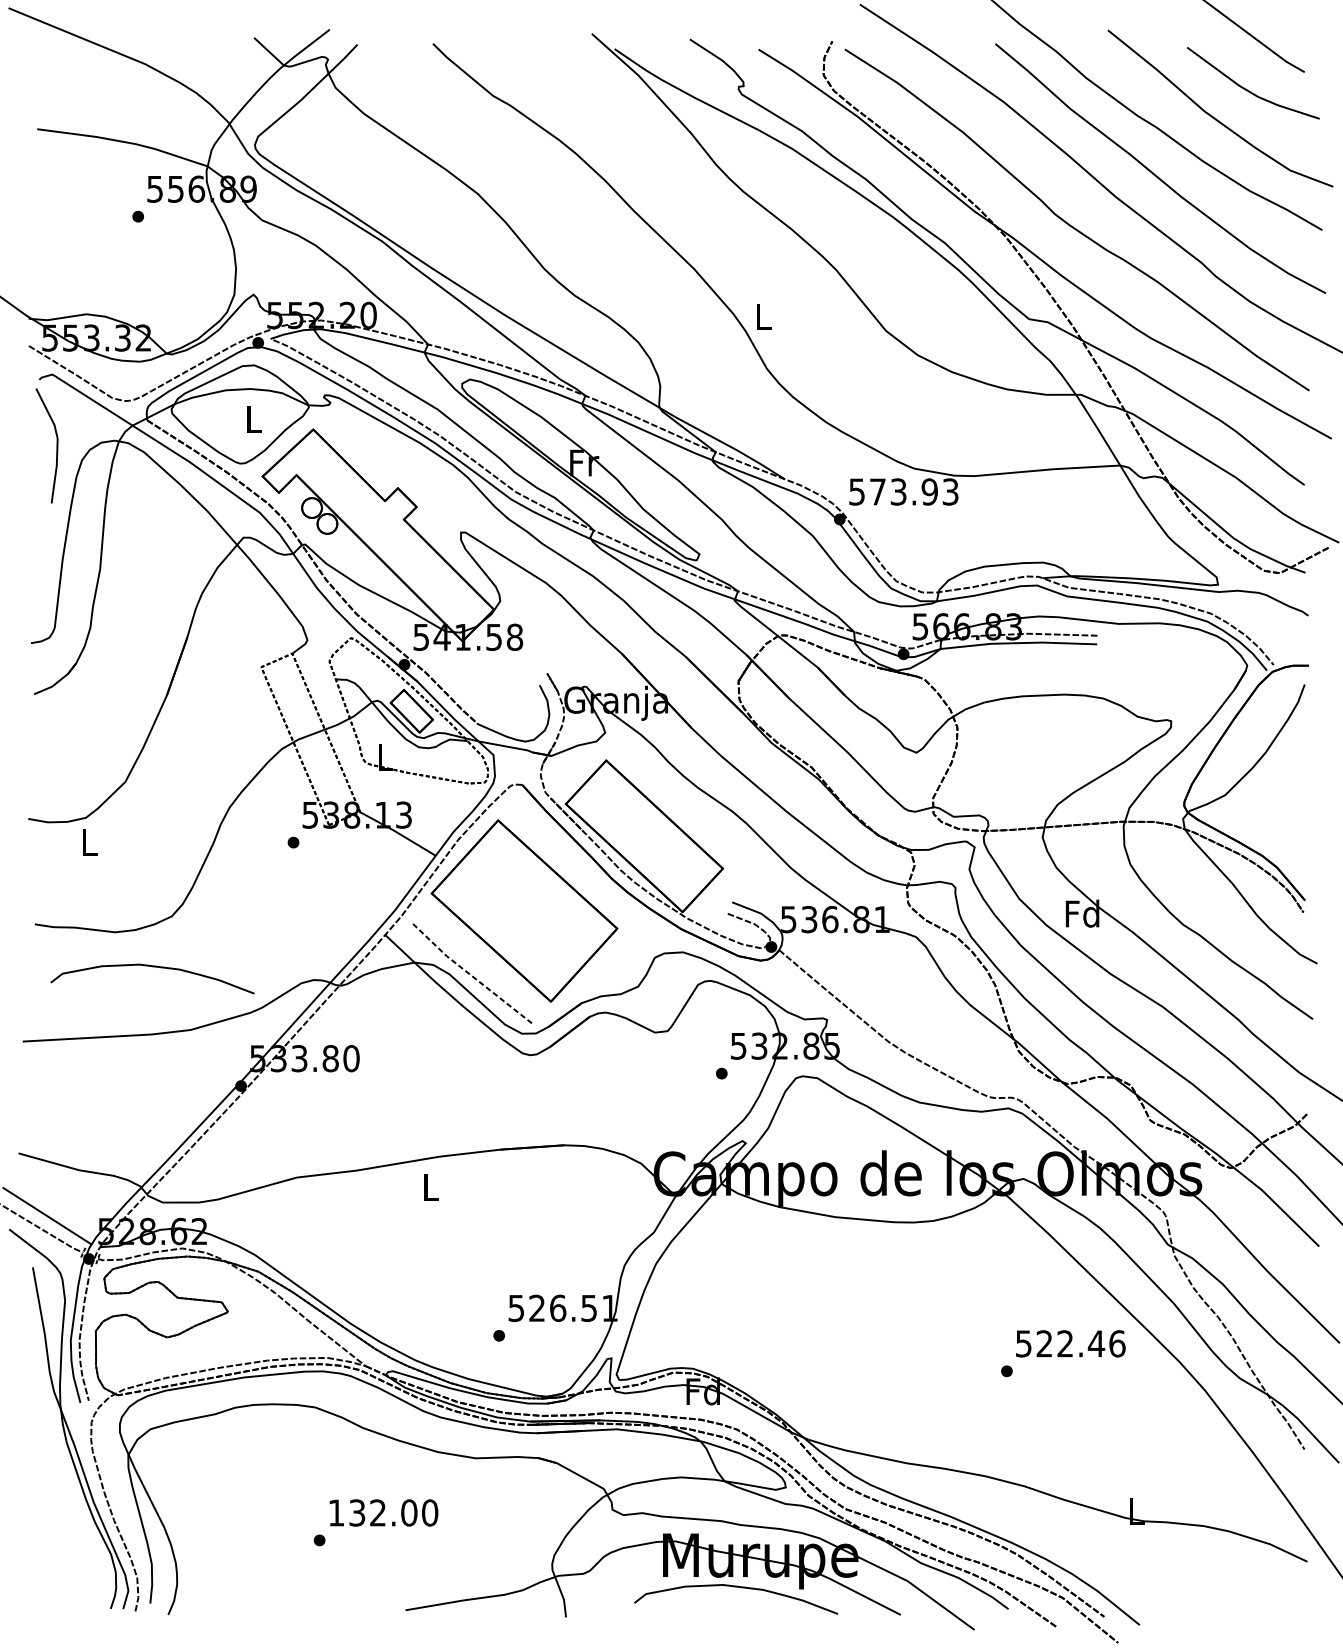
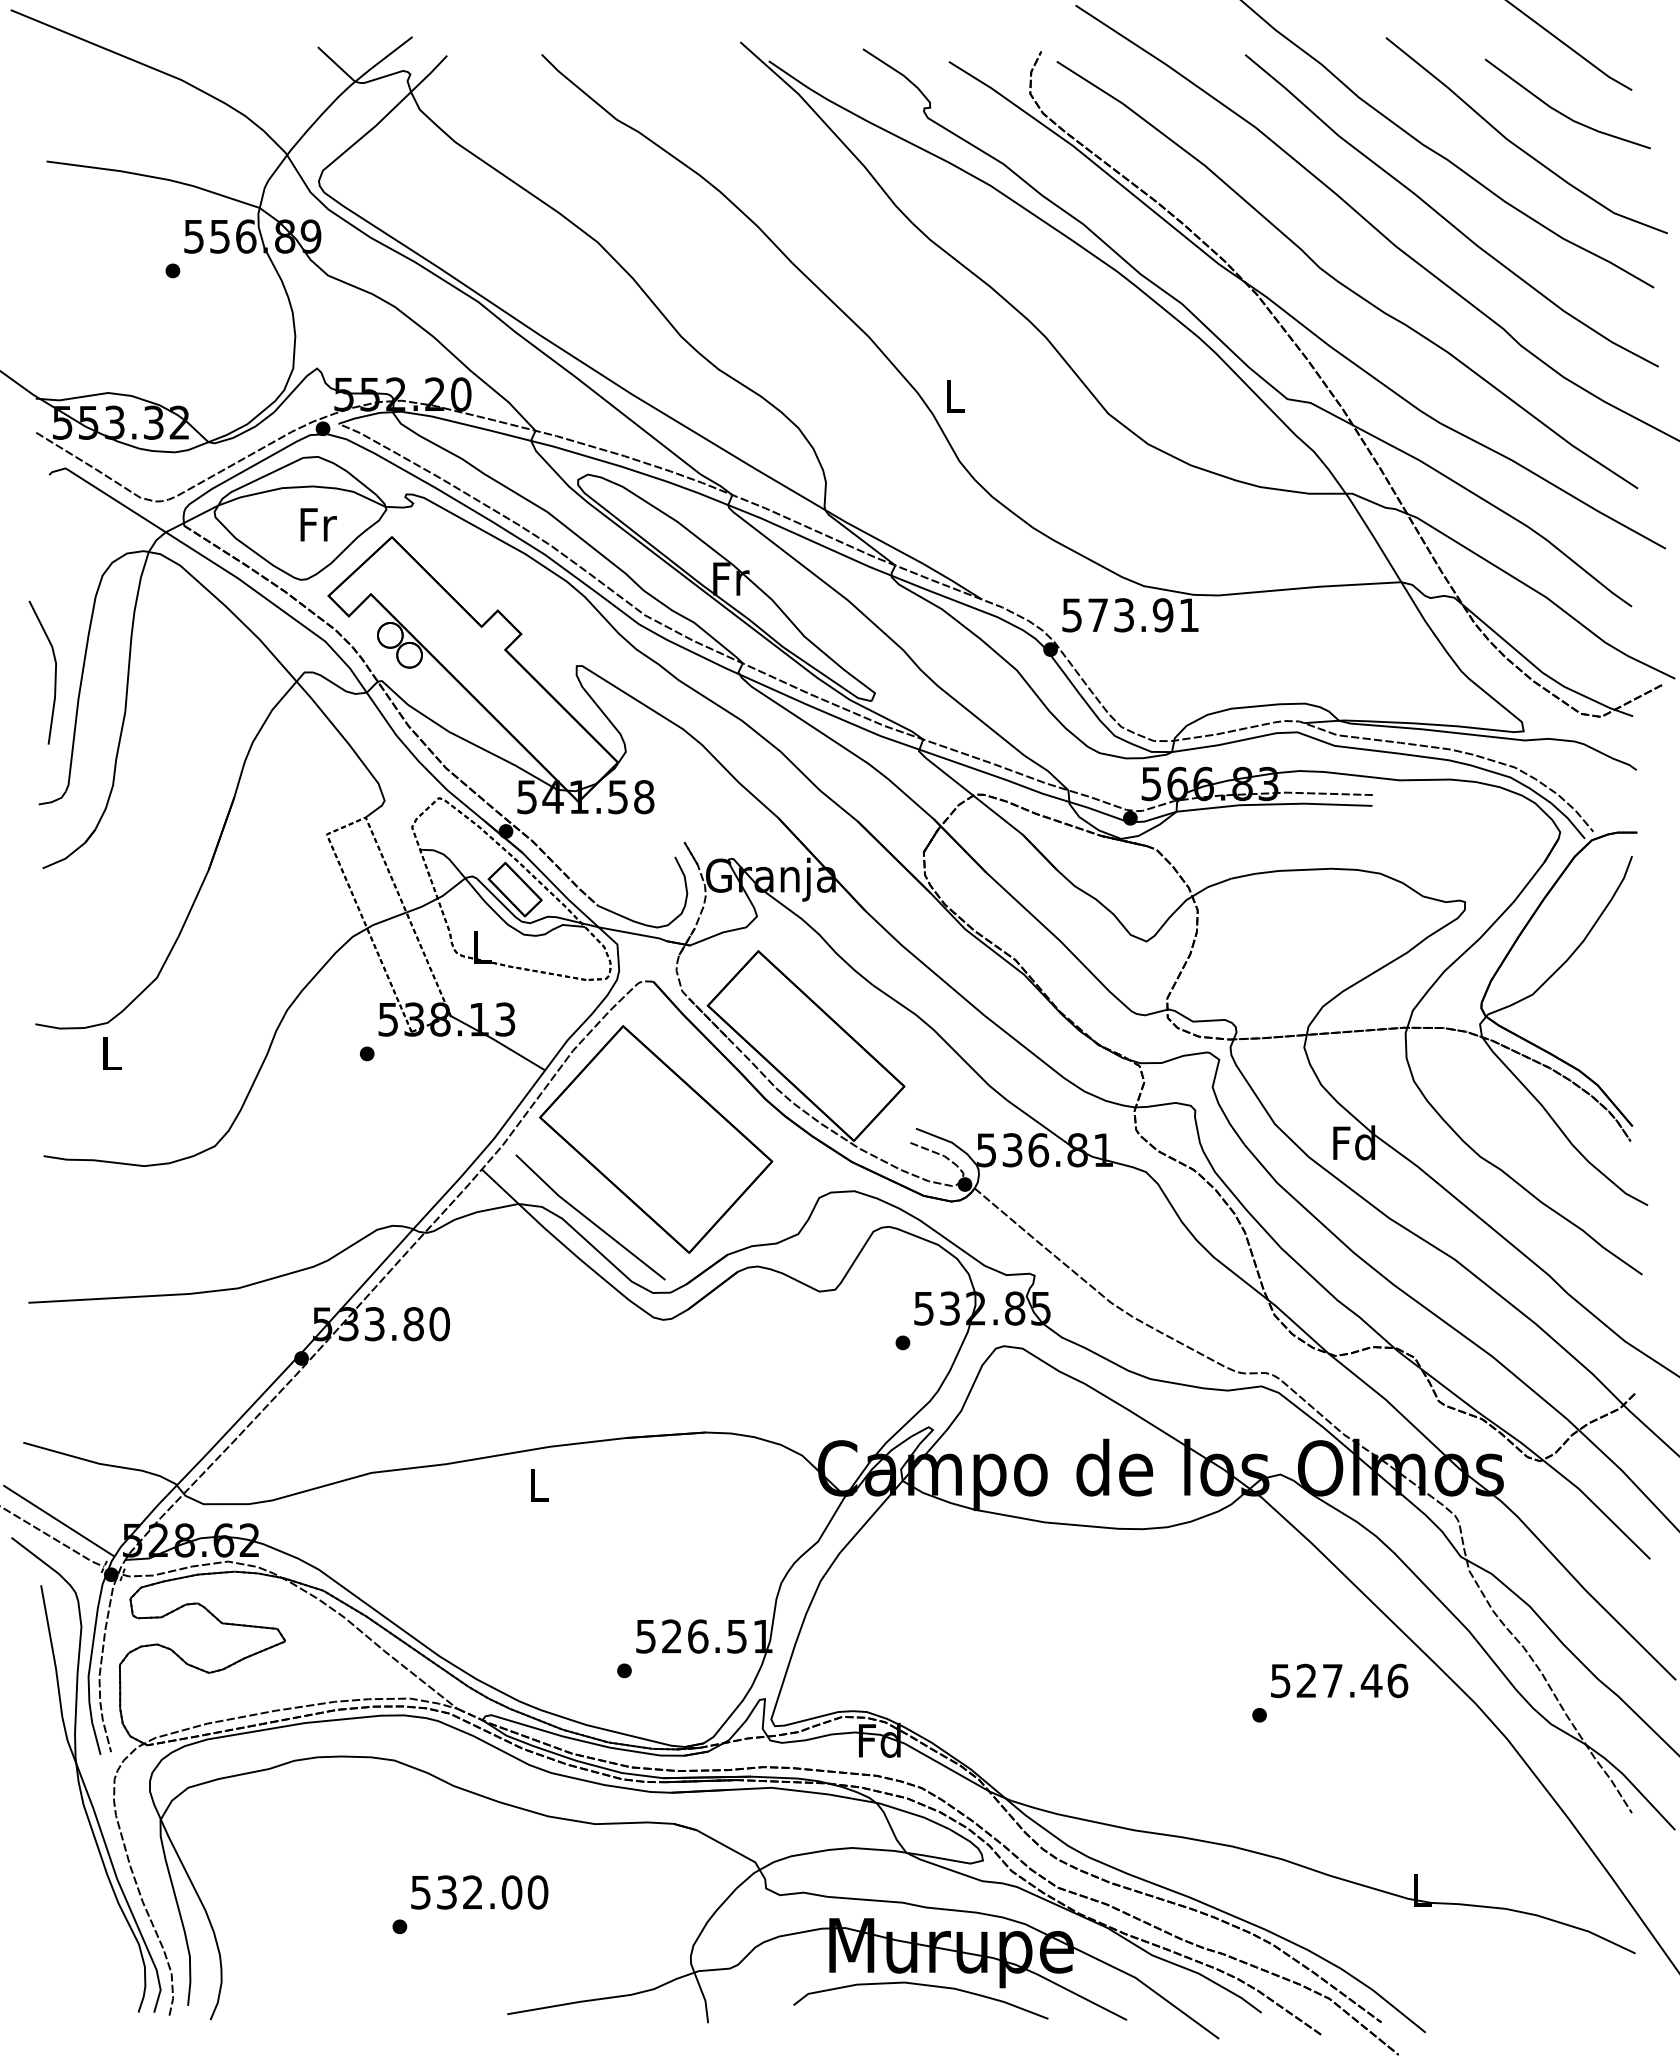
text: (254, 419) -> (318, 524), L -> Fr
line: (56, 446) -> (54, 673), moved
text: (950, 492) -> (1188, 615), 573.93 -> 573.91
curve: (152, 966) -> (190, 1209), removed
line: (469, 974) -> (587, 1218), dashed -> solid
text: (1065, 1343) -> (1332, 1680), 522.46 -> 527.46
text: (336, 1512) -> (420, 1892), 132.00 -> 532.00

